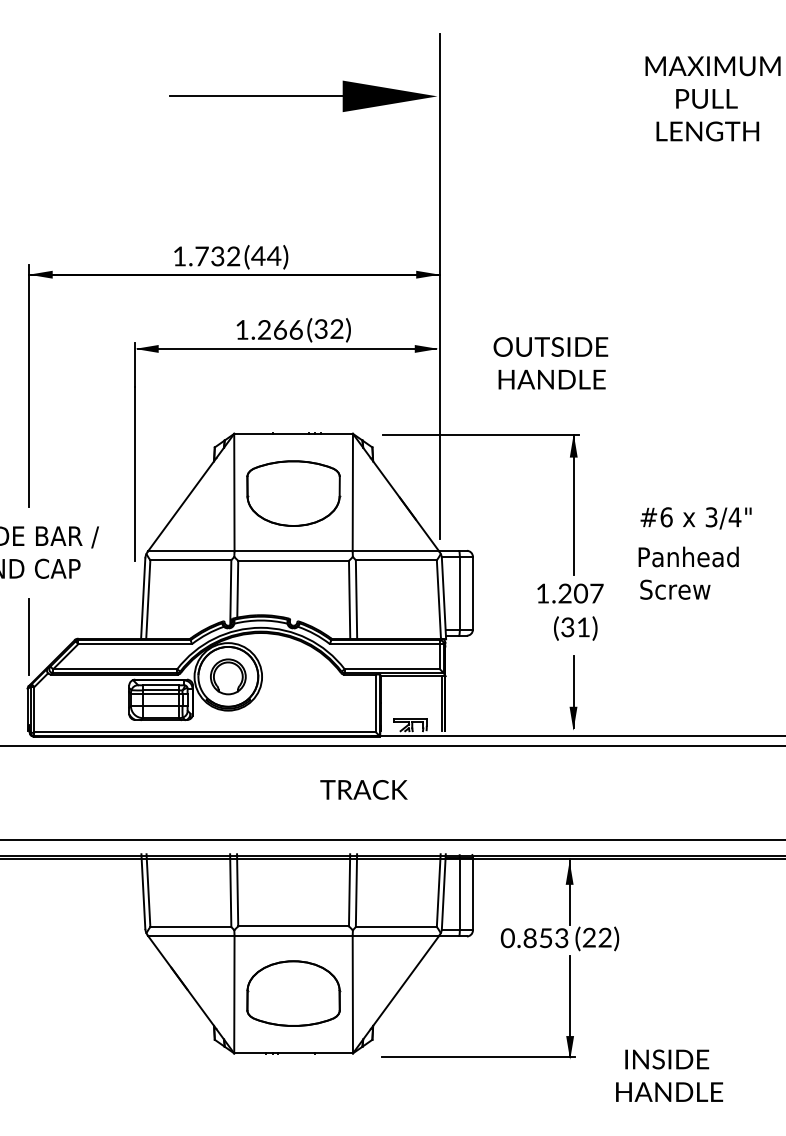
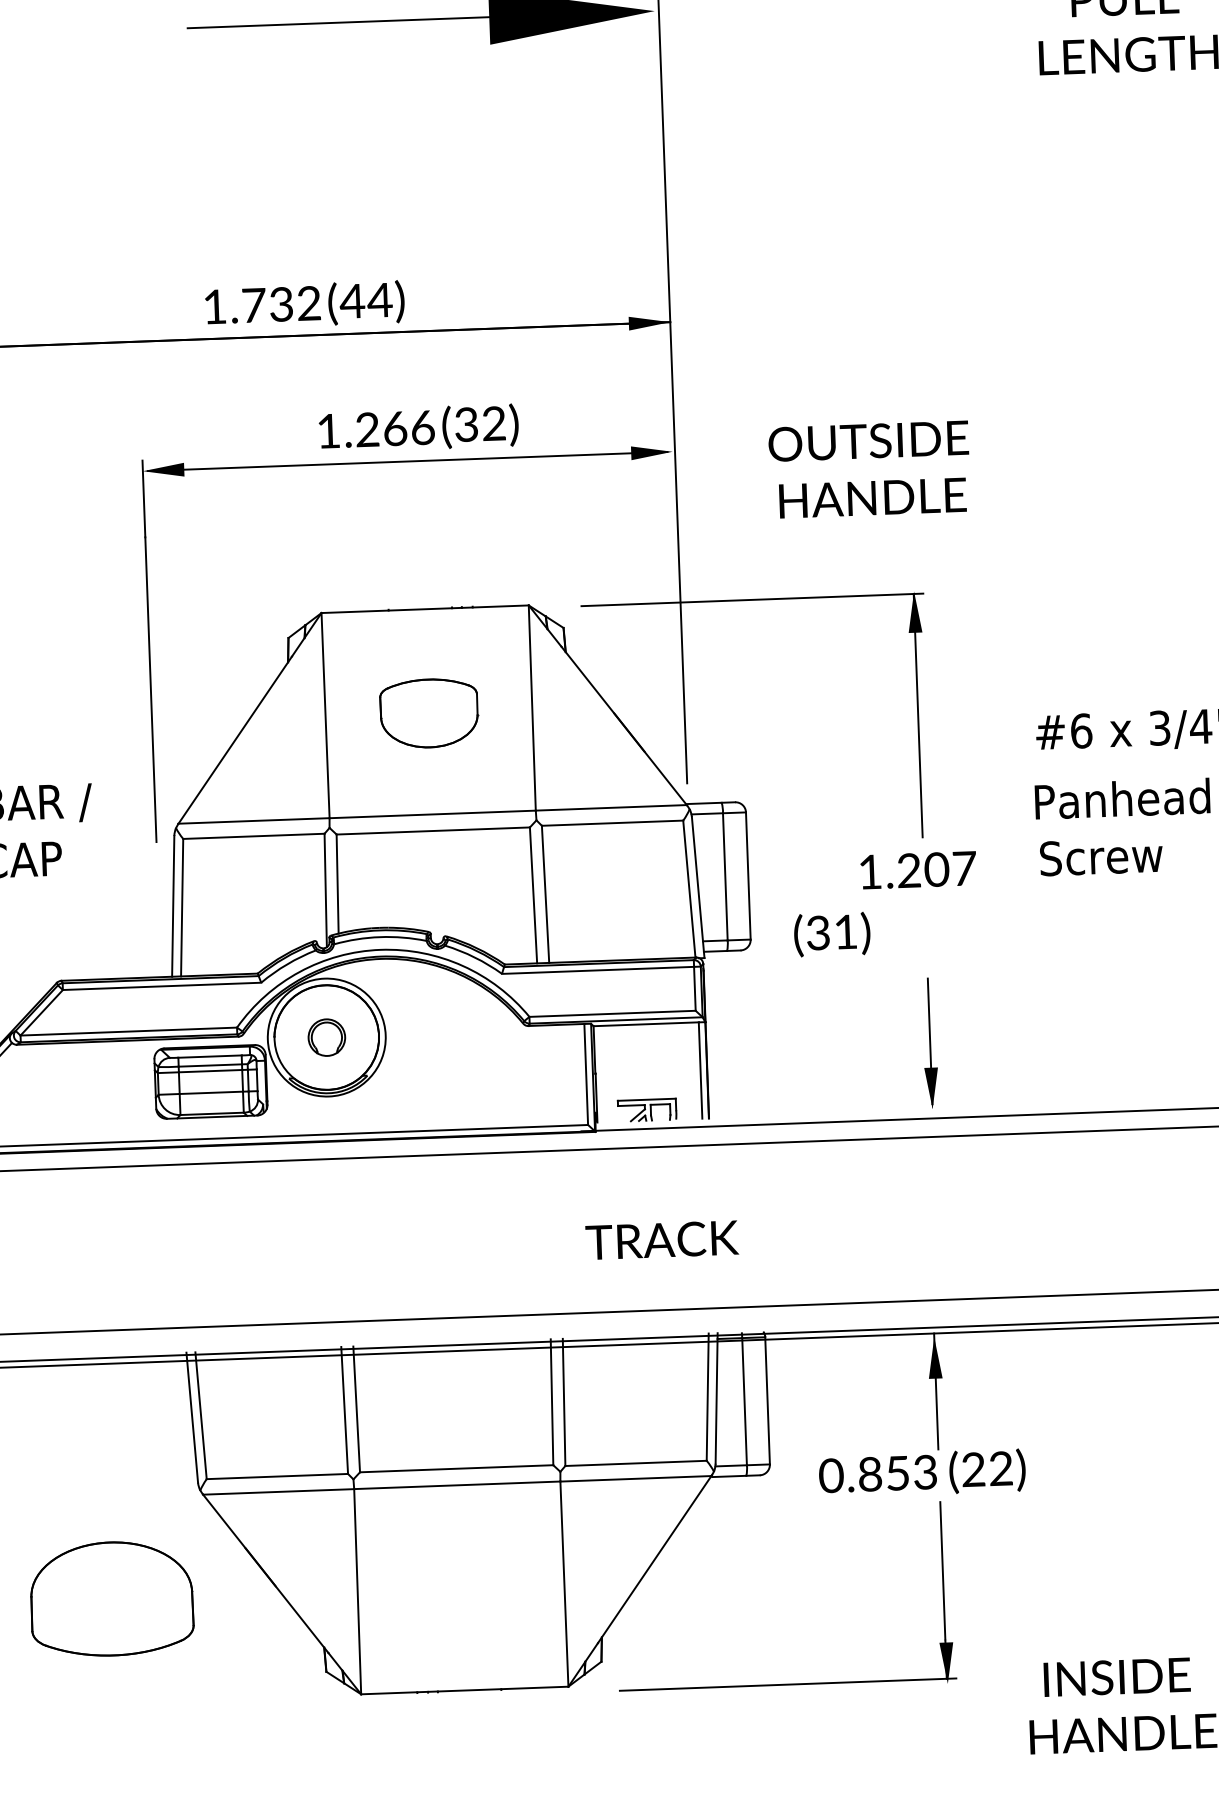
part: (293, 493) -> (428, 713), size x0.6
text: (575, 628) -> (831, 934), moved
part: (228, 676) -> (327, 1036), size x0.6
text: (363, 789) -> (661, 1239), moved
part: (293, 993) -> (111, 1598), moved

